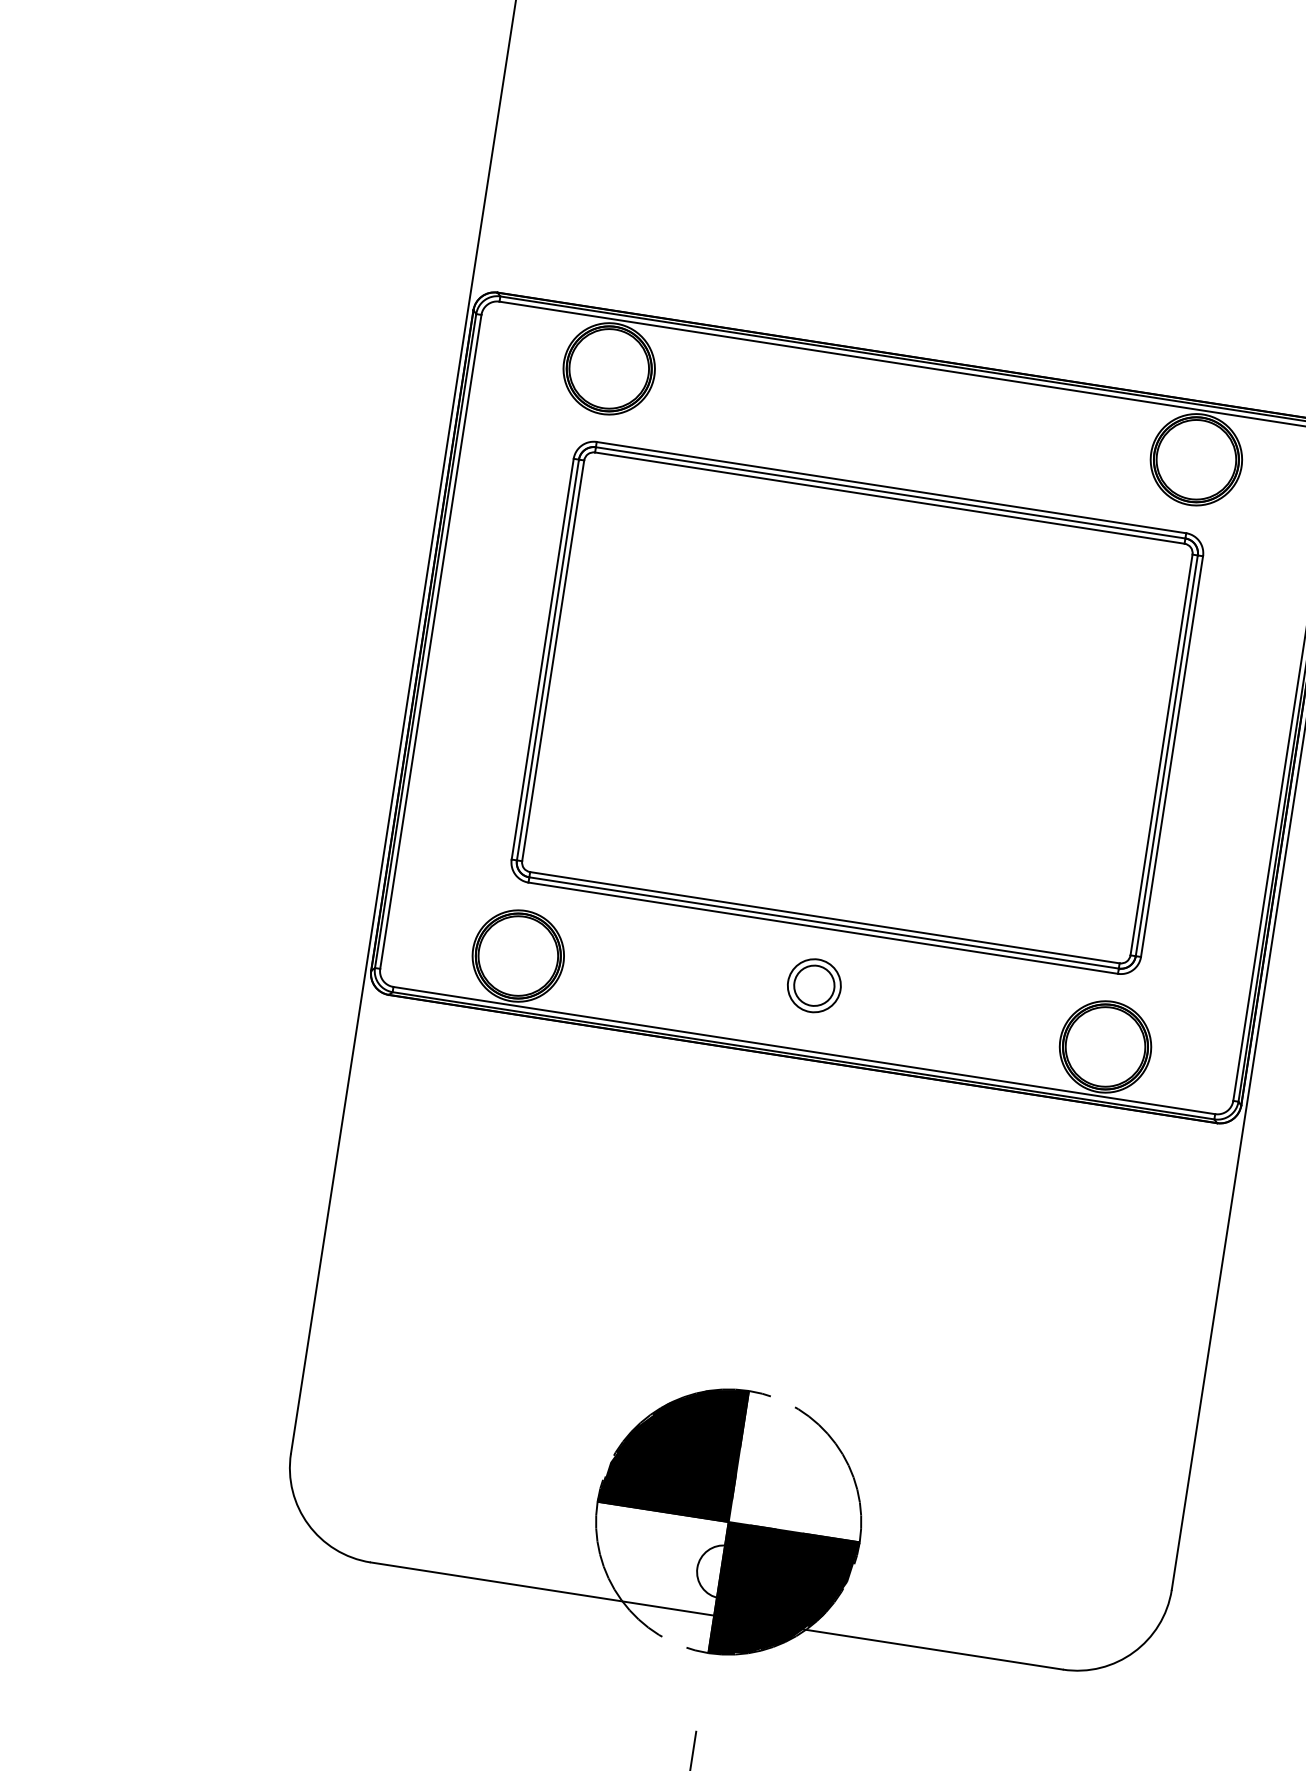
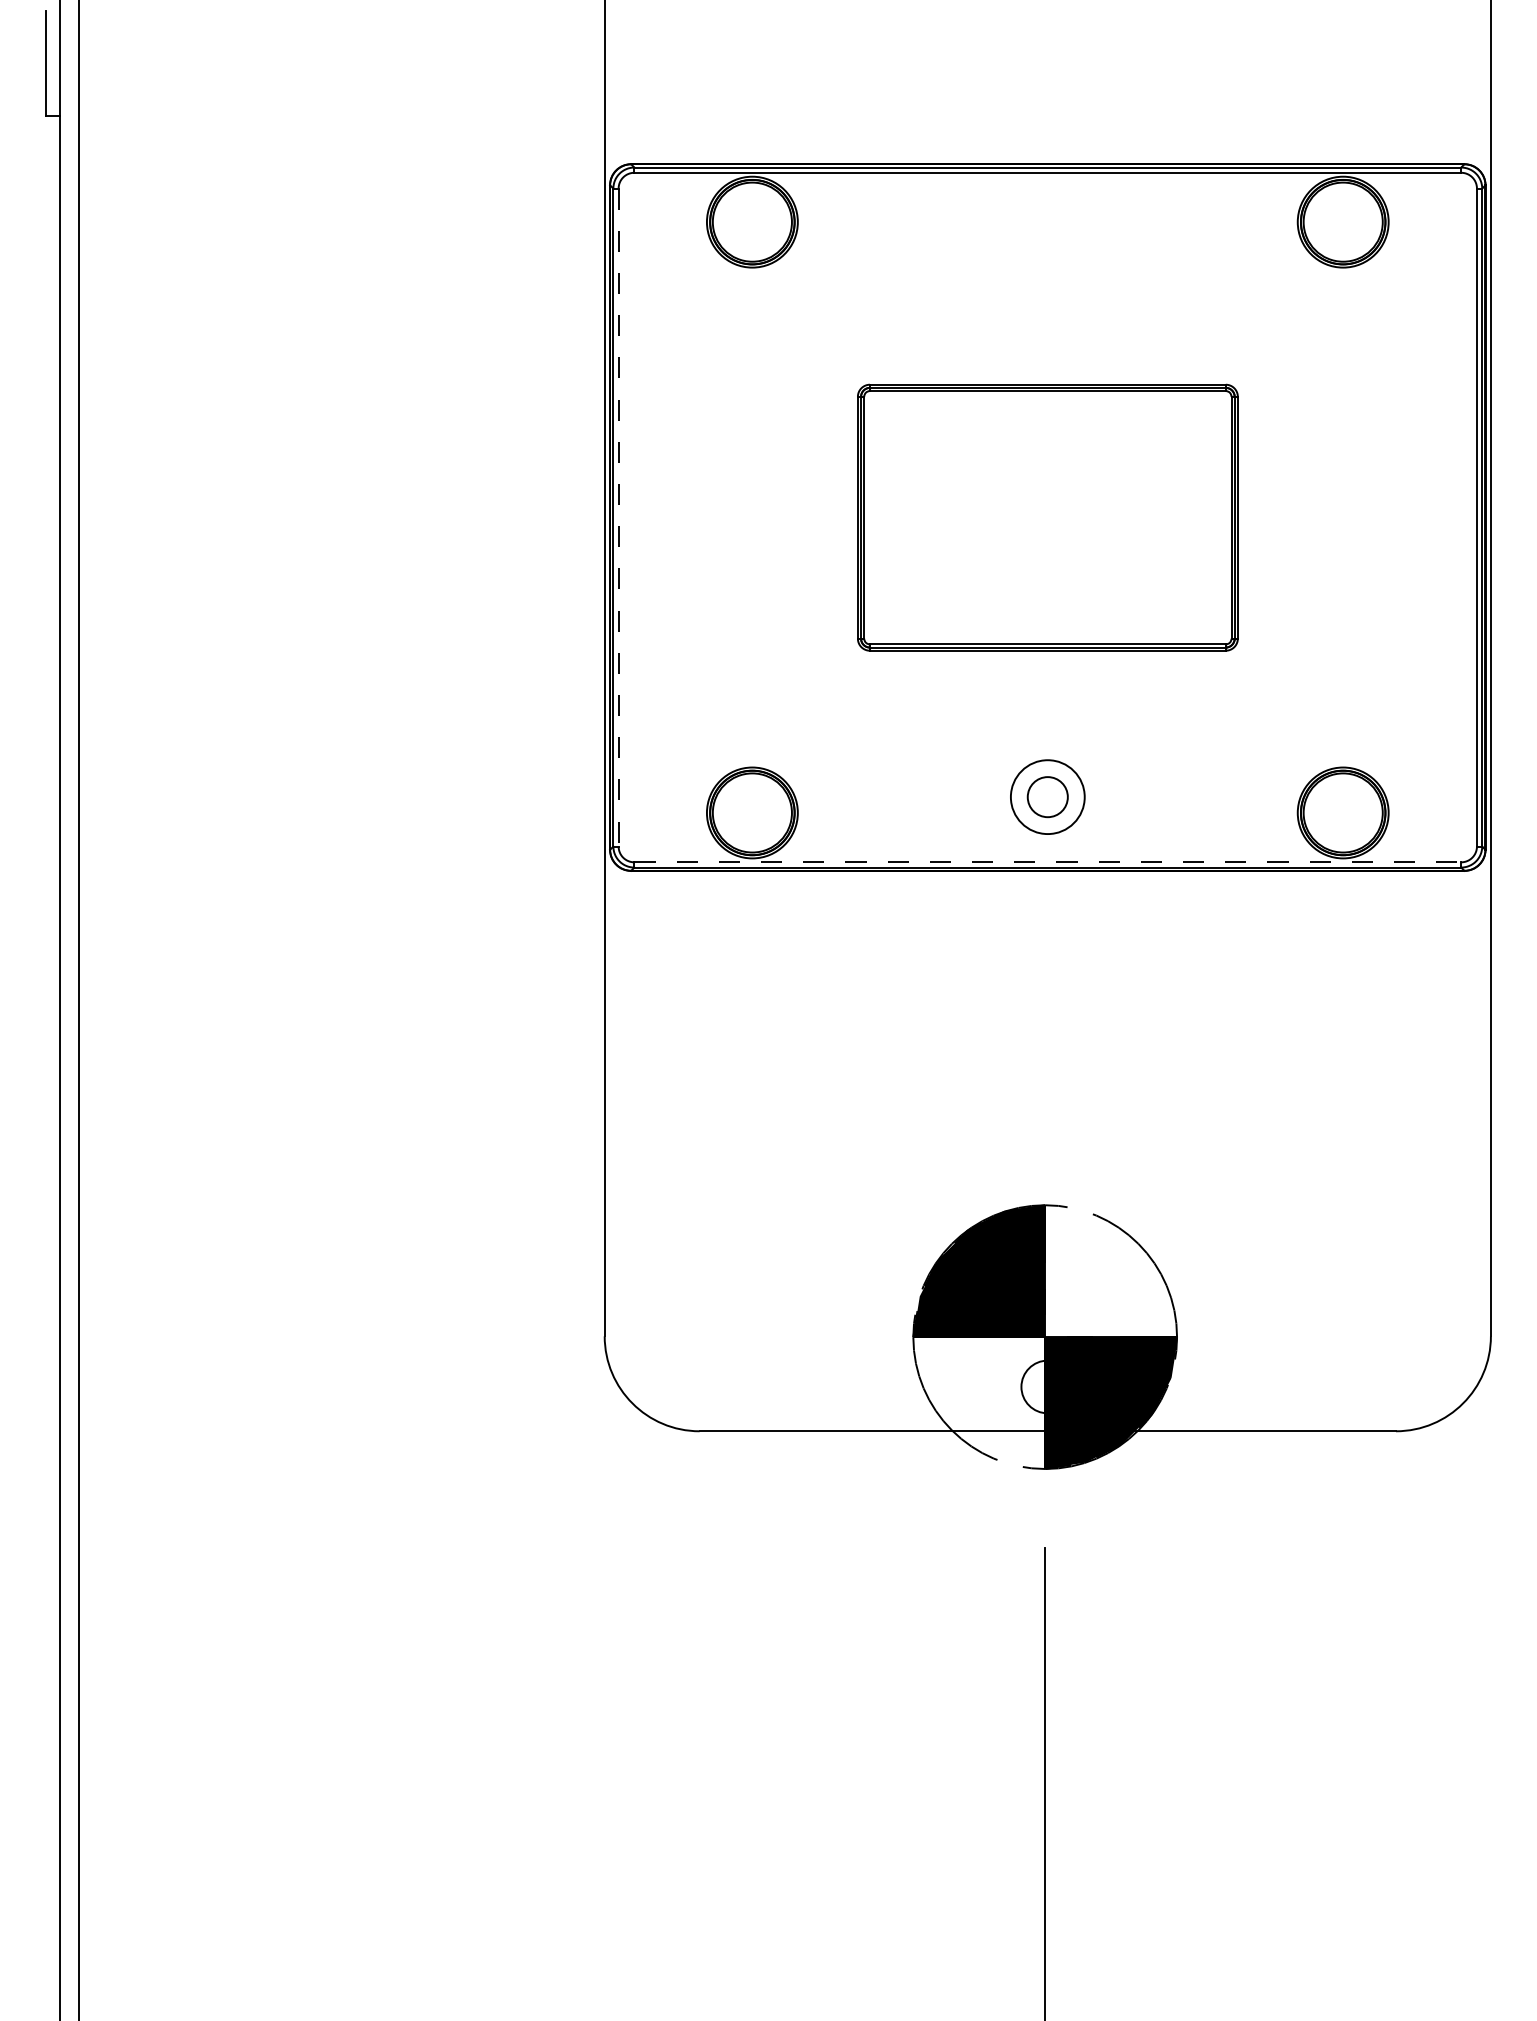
line: (430, 641) -> (618, 517), solid -> dashed
part: (857, 707) -> (1047, 517), size x0.6
circle: (814, 985) -> (1047, 796), size x1.4
line: (804, 1050) -> (1048, 862), solid -> dashed

